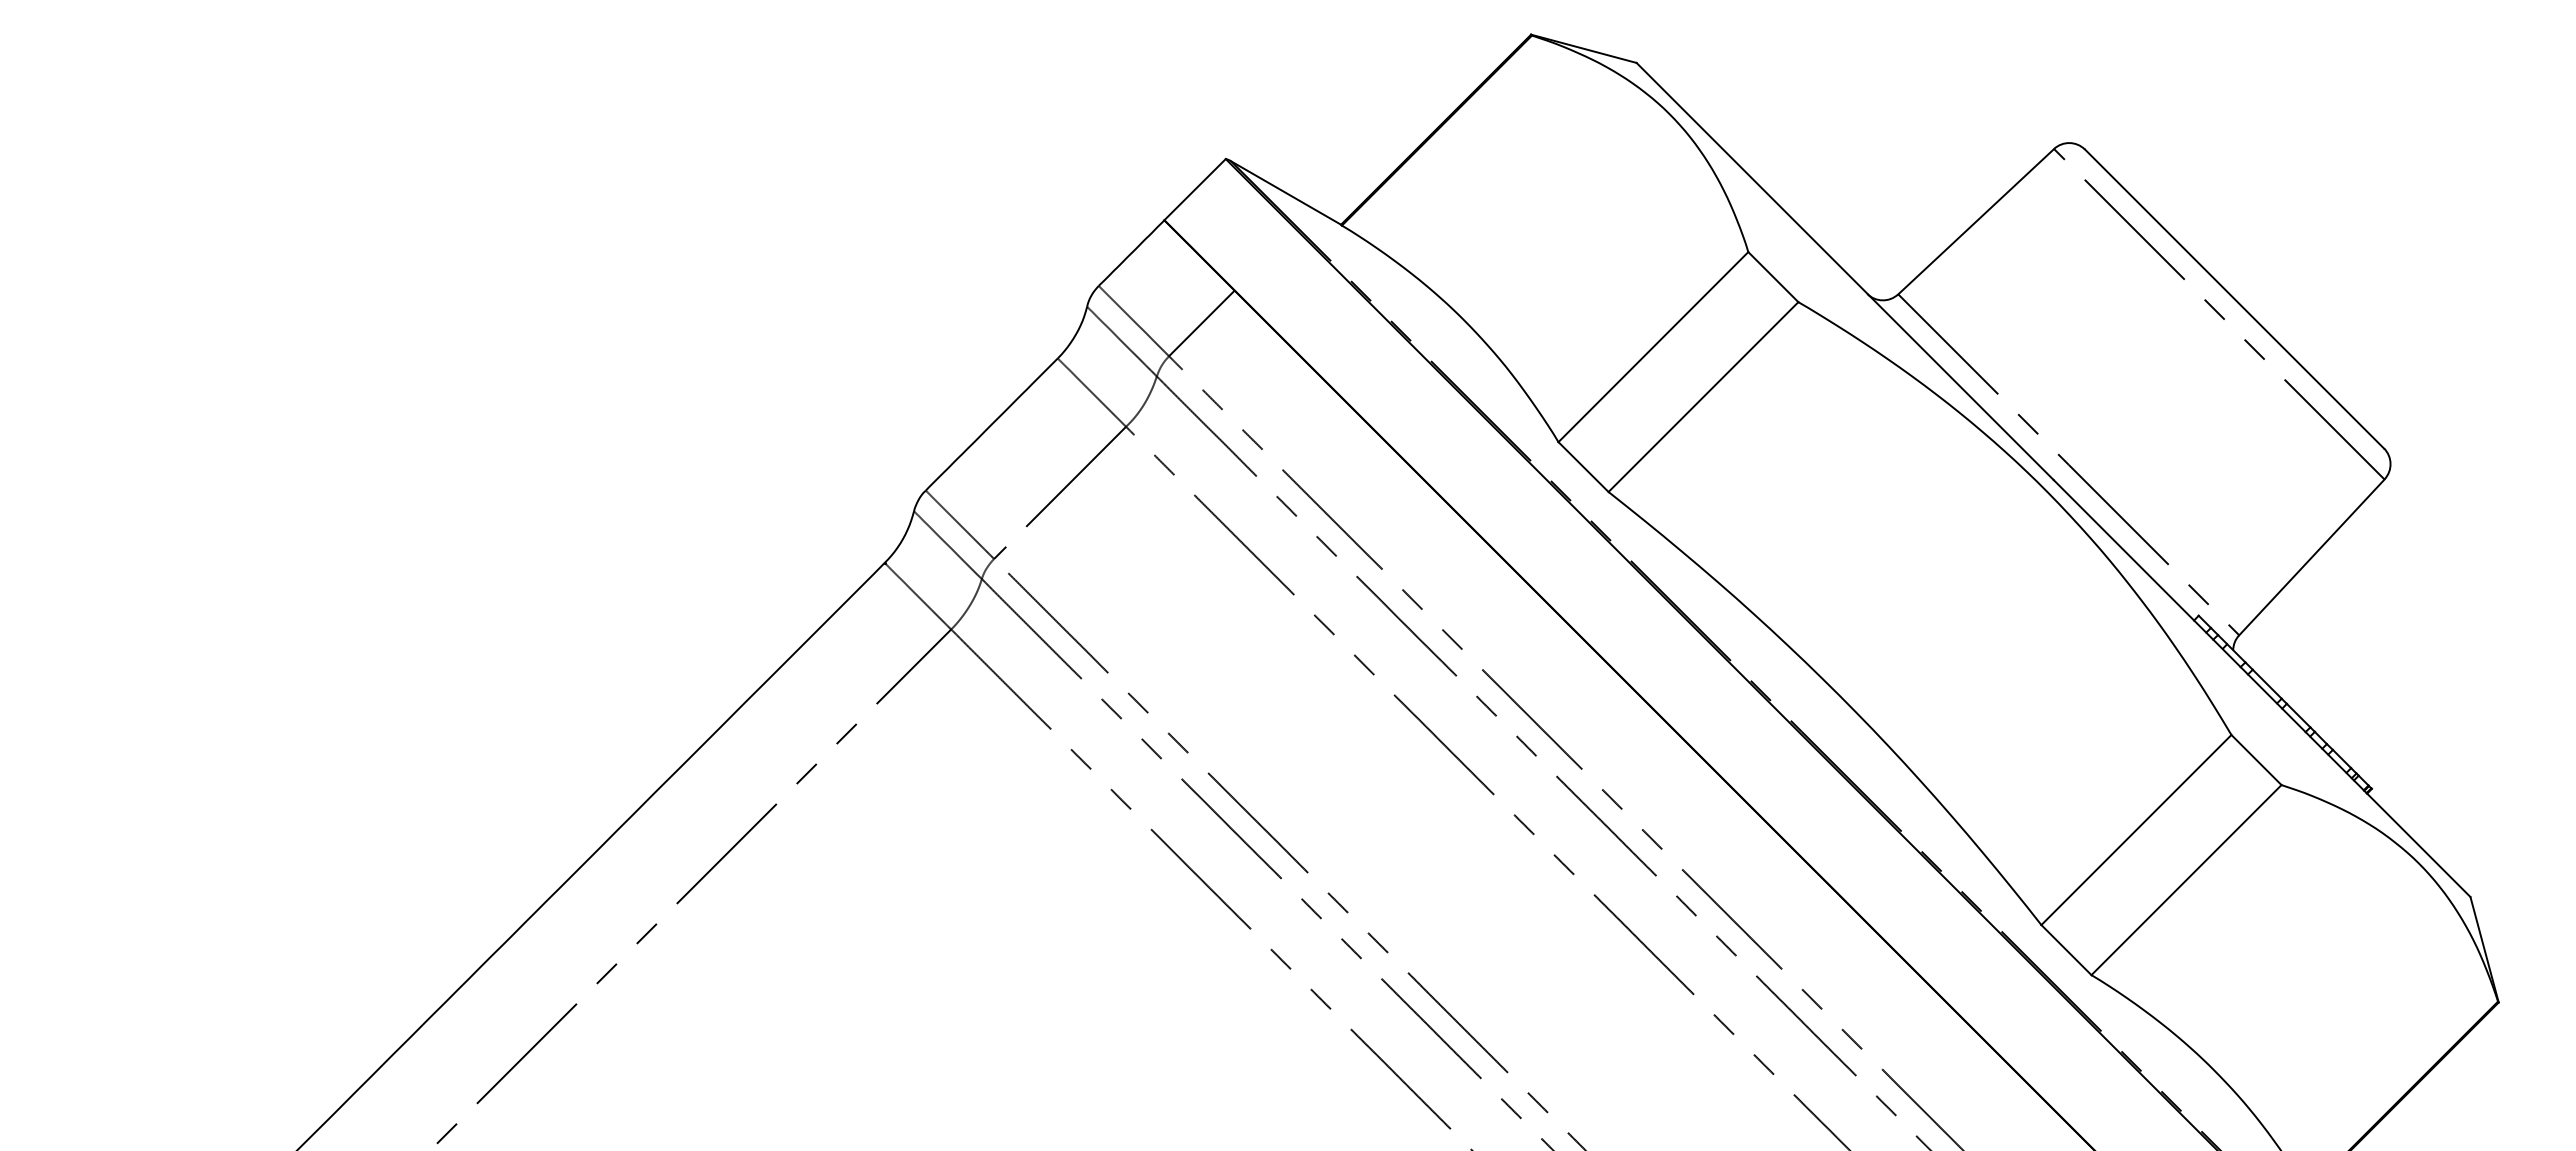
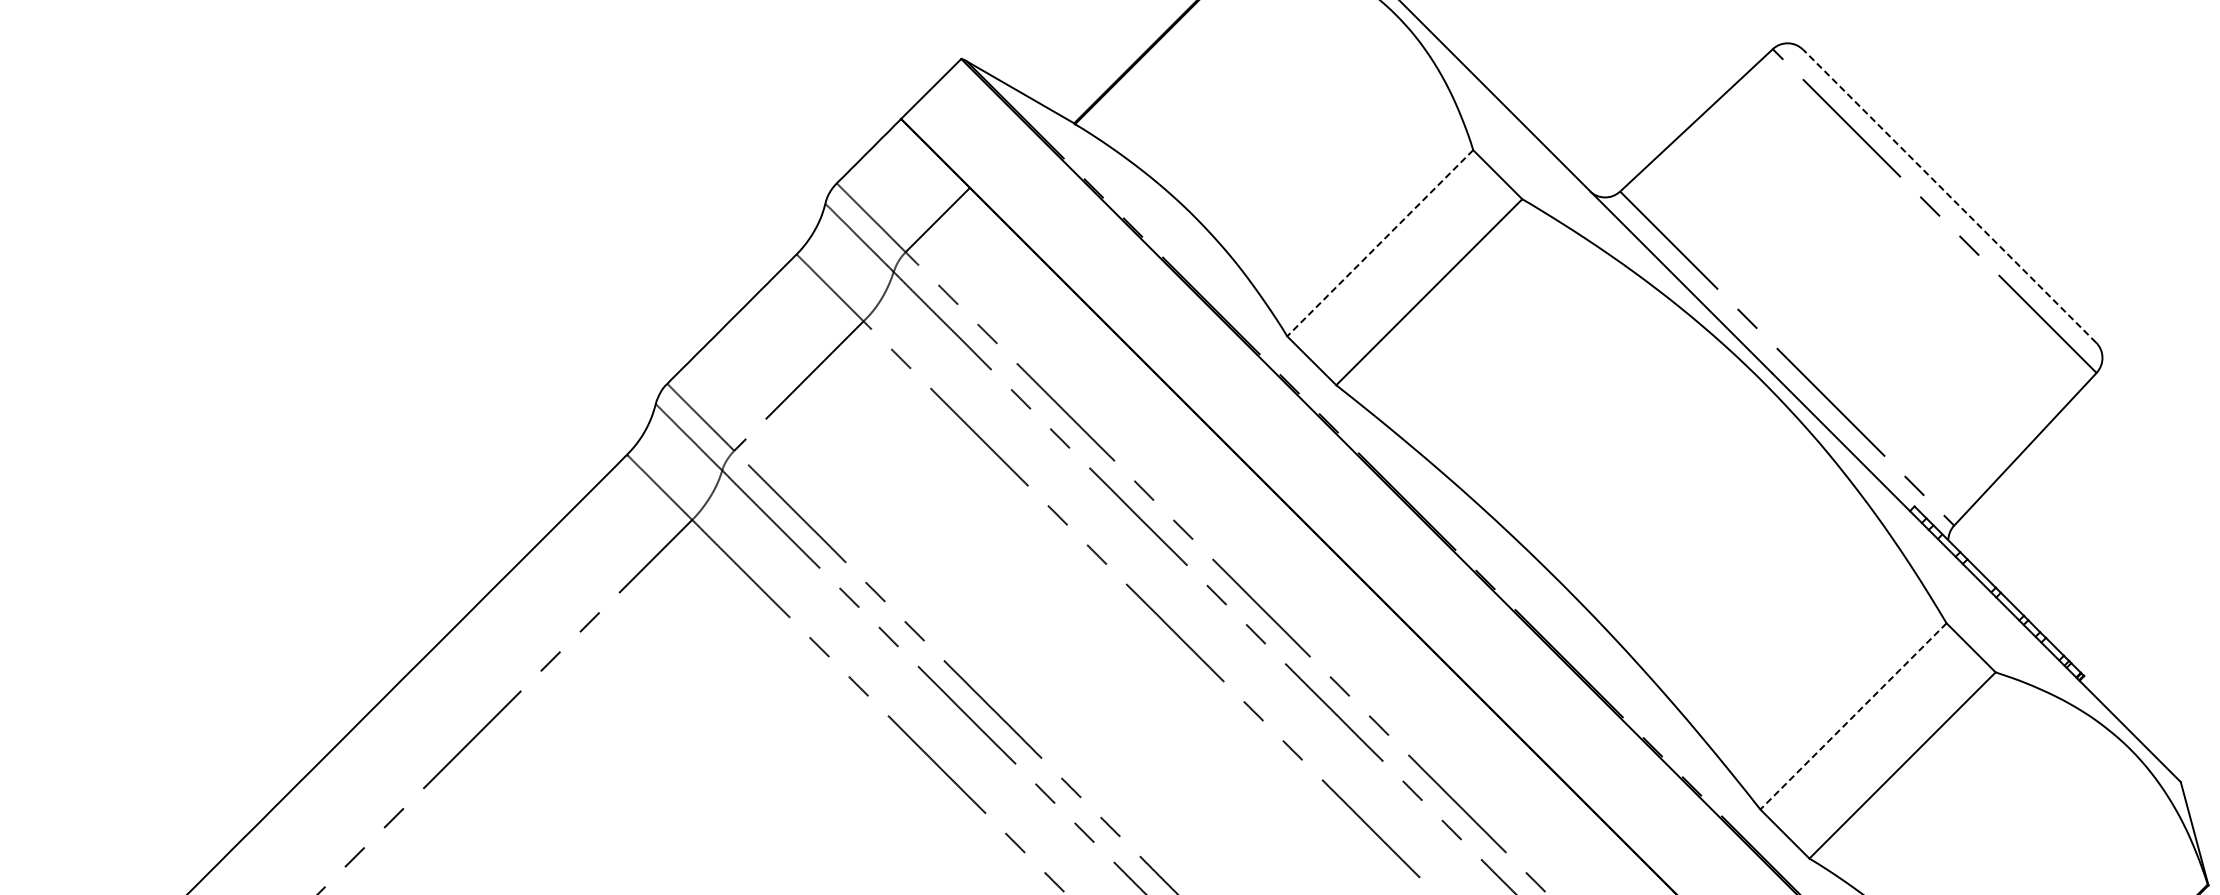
line: (2234, 298) -> (1949, 195), solid -> dashed
line: (1653, 347) -> (1380, 243), solid -> dashed
line: (2136, 830) -> (1853, 716), solid -> dashed

